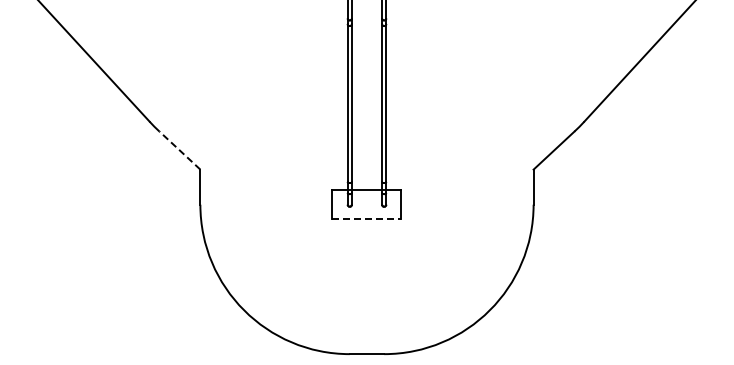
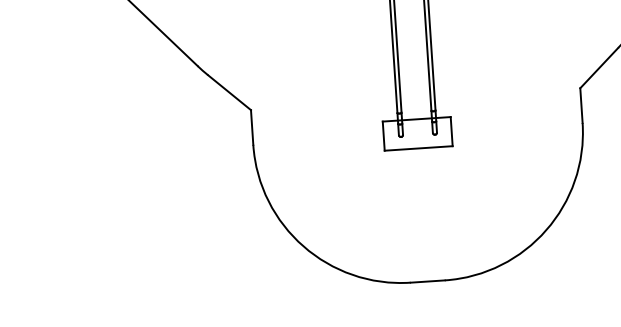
line: (179, 150) -> (229, 92), dashed -> solid
line: (367, 219) -> (419, 148), dashed -> solid

